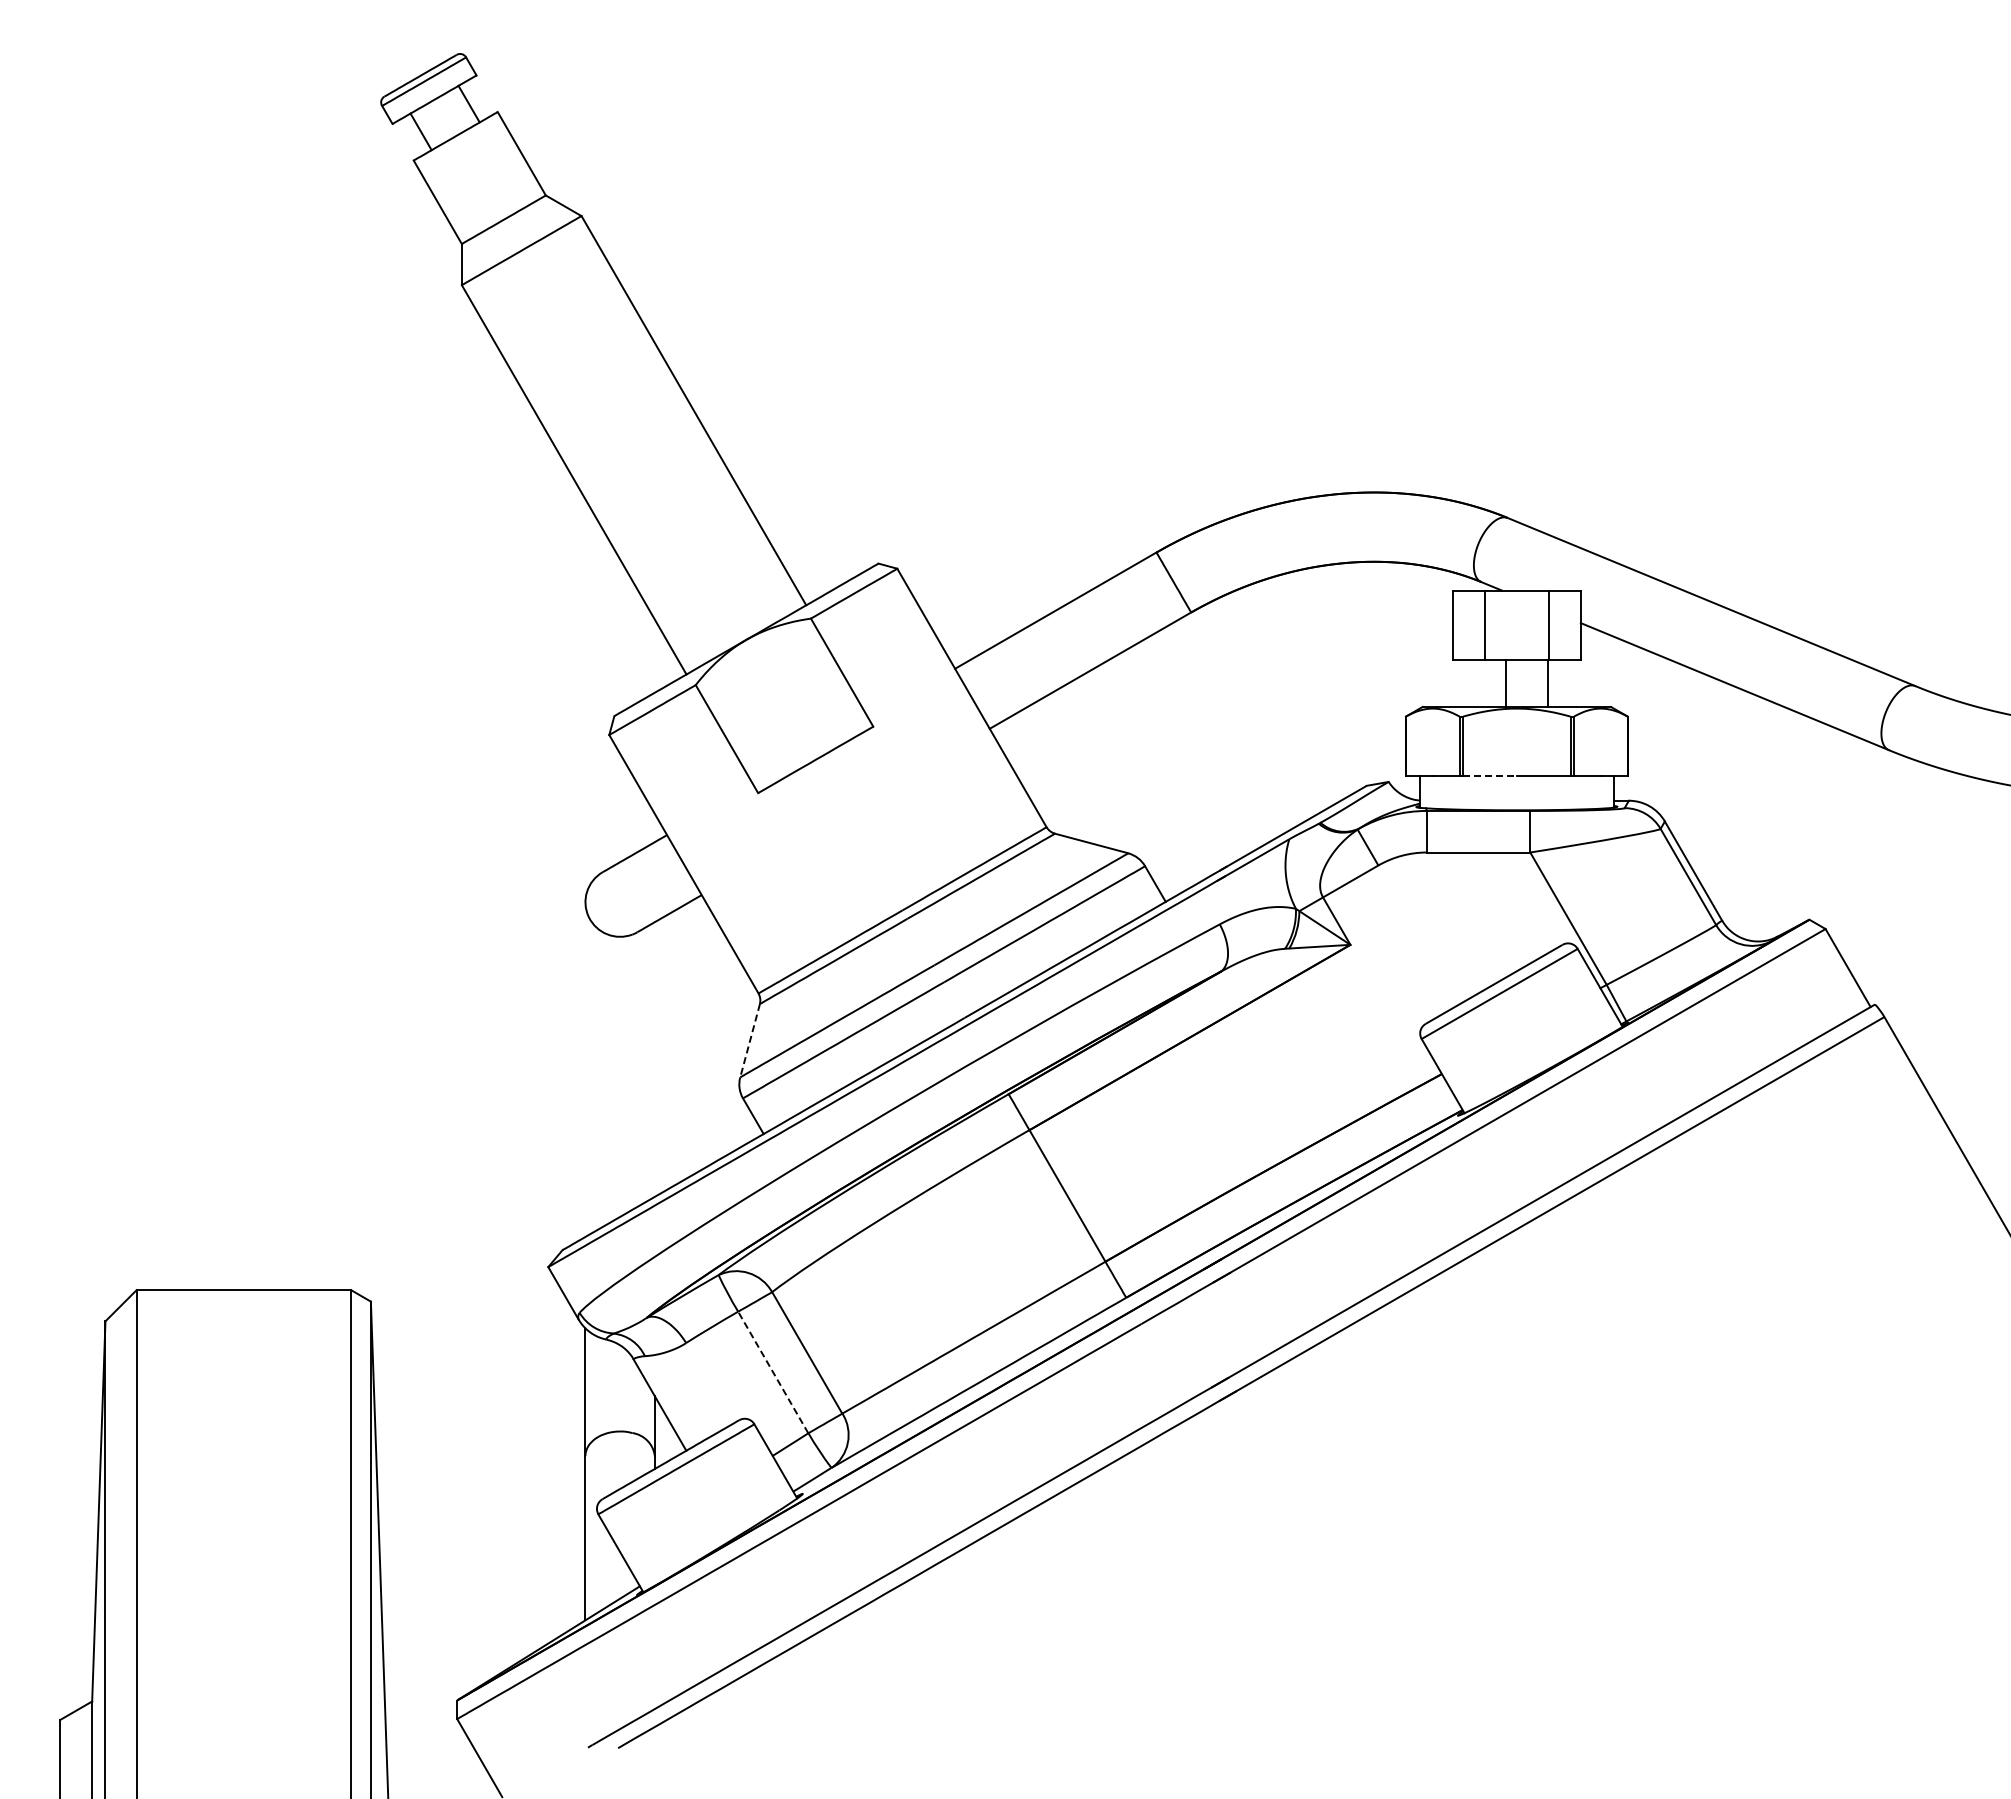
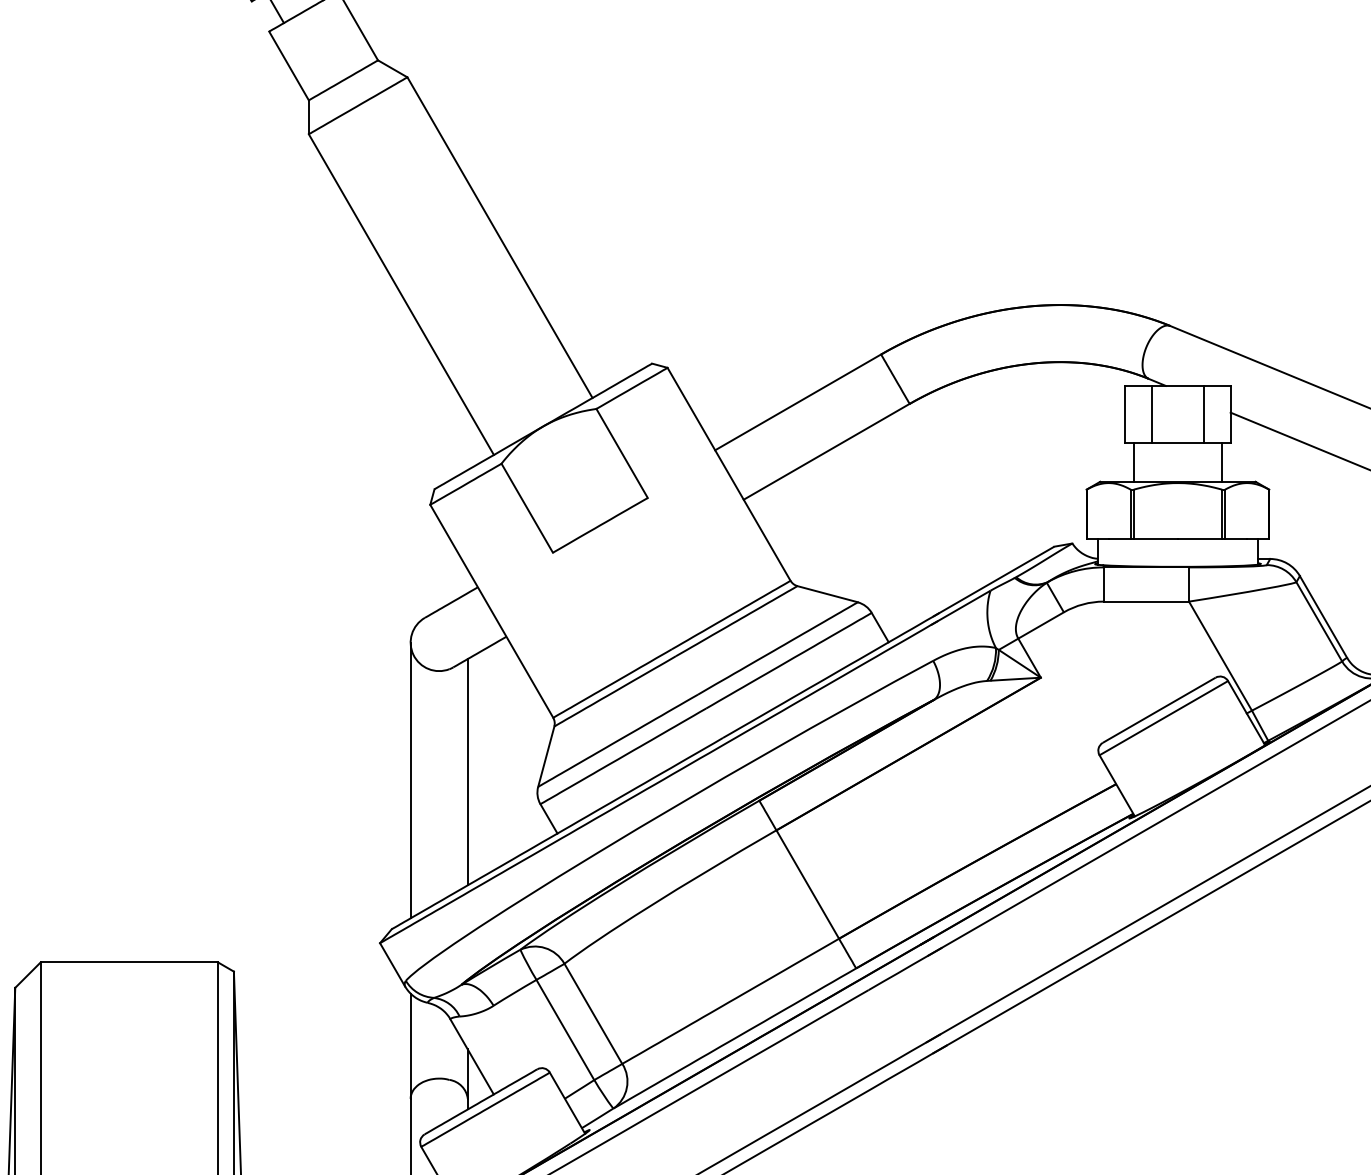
line: (1506, 683) -> (1222, 462), moved
line: (1548, 683) -> (1134, 462), moved
line: (1489, 776) -> (1155, 539), dashed -> solid
line: (750, 1040) -> (546, 756), dashed -> solid
line: (654, 1059) -> (467, 772), added
line: (585, 1069) -> (410, 780), added
line: (773, 1372) -> (565, 1030), dashed -> solid

